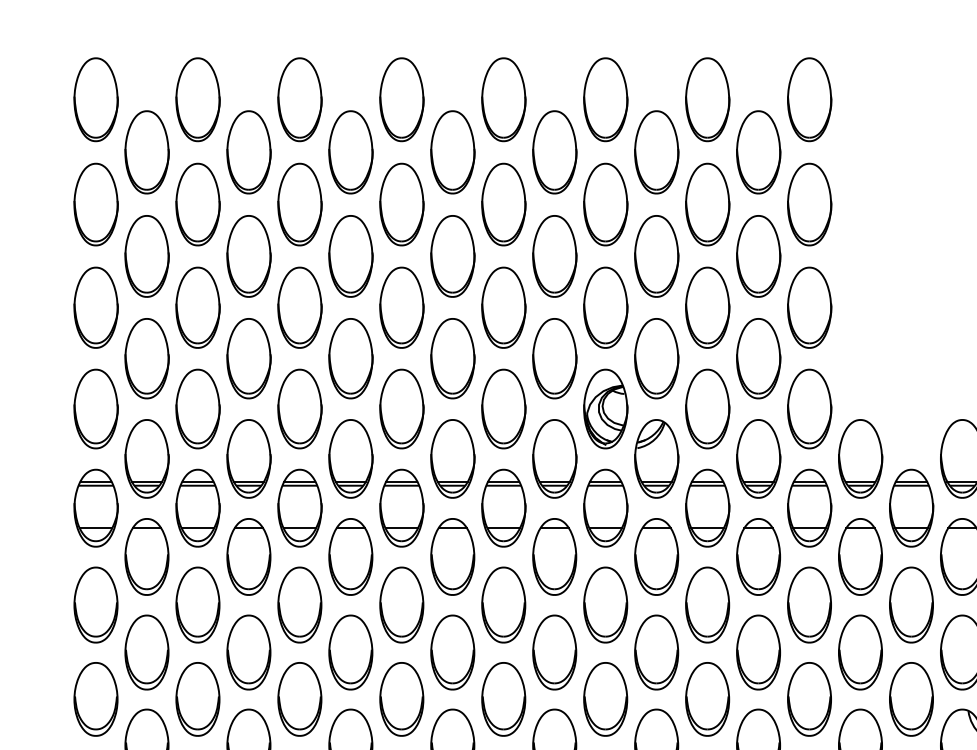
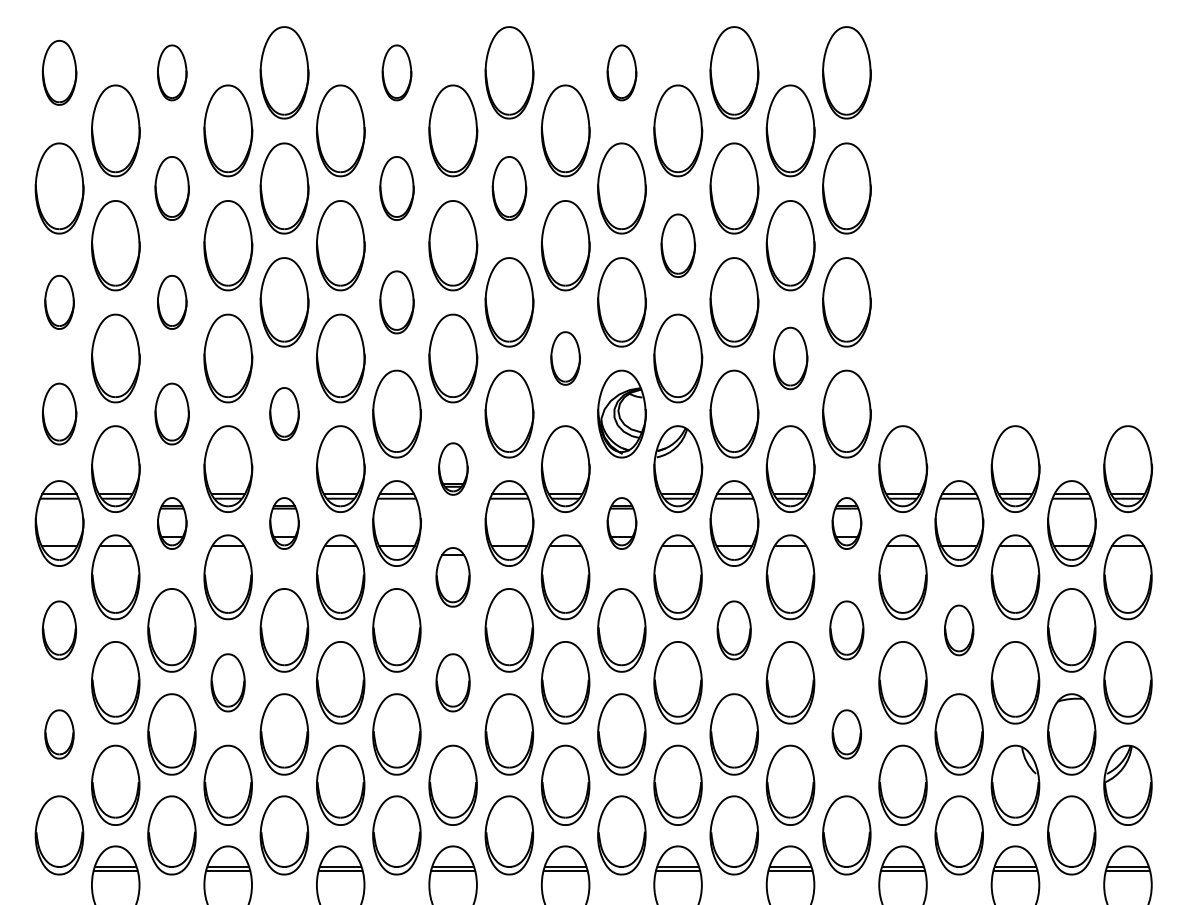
part: (96, 99) -> (59, 72), size x0.7
part: (198, 99) -> (172, 72), size x0.6
part: (401, 99) -> (396, 72), size x0.6
part: (605, 99) -> (621, 72), size x0.6
part: (198, 204) -> (172, 188), size x0.7
part: (401, 204) -> (396, 188), size x0.7
part: (503, 204) -> (509, 188), size x0.7
part: (657, 256) -> (678, 245), size x0.7
part: (96, 307) -> (59, 302), size x0.6
part: (198, 307) -> (172, 302), size x0.6
part: (401, 307) -> (396, 302), size x0.7
part: (554, 358) -> (565, 358), size x0.6
part: (758, 358) -> (790, 358), size x0.7
part: (96, 408) -> (59, 413), size x0.7
part: (198, 408) -> (172, 413), size x0.7
part: (299, 408) -> (284, 413), size x0.6
part: (453, 458) -> (453, 468), size x0.6
part: (198, 508) -> (172, 523), size x0.6
part: (299, 508) -> (284, 523), size x0.6
part: (605, 508) -> (621, 523), size x0.6
part: (809, 508) -> (846, 523), size x0.6
part: (452, 557) -> (452, 577), size x0.7
part: (96, 605) -> (59, 630), size x0.7
part: (706, 605) -> (733, 630), size x0.7
part: (809, 605) -> (846, 630), size x0.7
part: (910, 605) -> (958, 630), size x0.6
part: (248, 652) -> (227, 682), size x0.7
part: (452, 652) -> (452, 682), size x0.7
part: (96, 699) -> (59, 734), size x0.6
part: (809, 699) -> (846, 734), size x0.6

